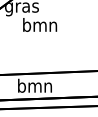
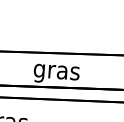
text: (34, 87) -> (56, 71), bmn -> gras

